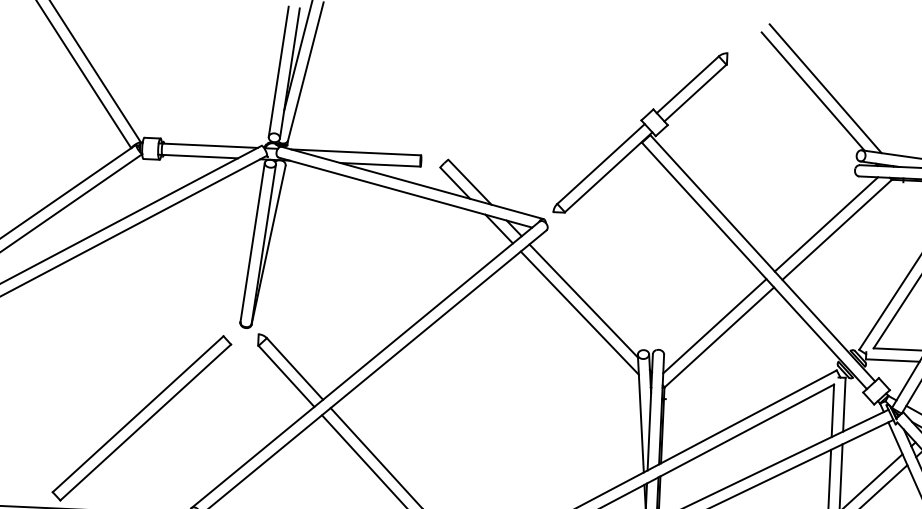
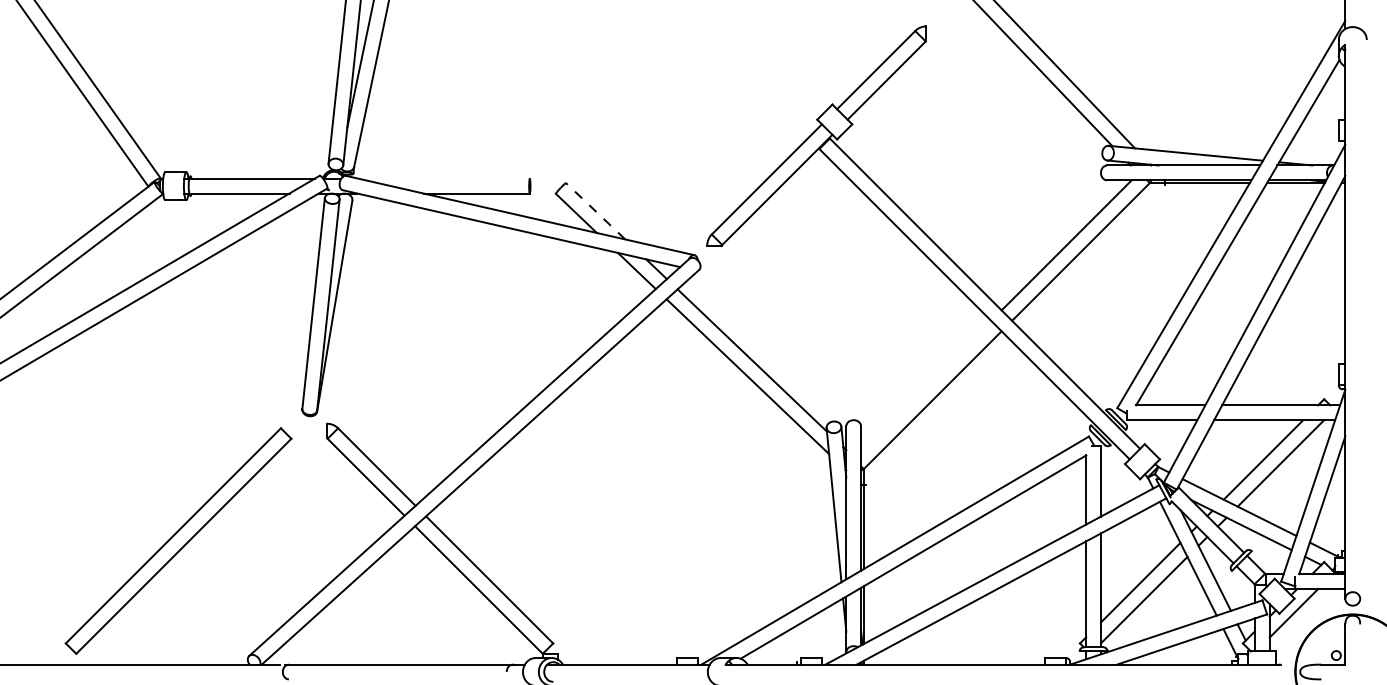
line: (356, 152) -> (444, 178), removed
line: (469, 182) -> (595, 211), solid -> dashed
line: (715, 326) -> (926, 385), removed

